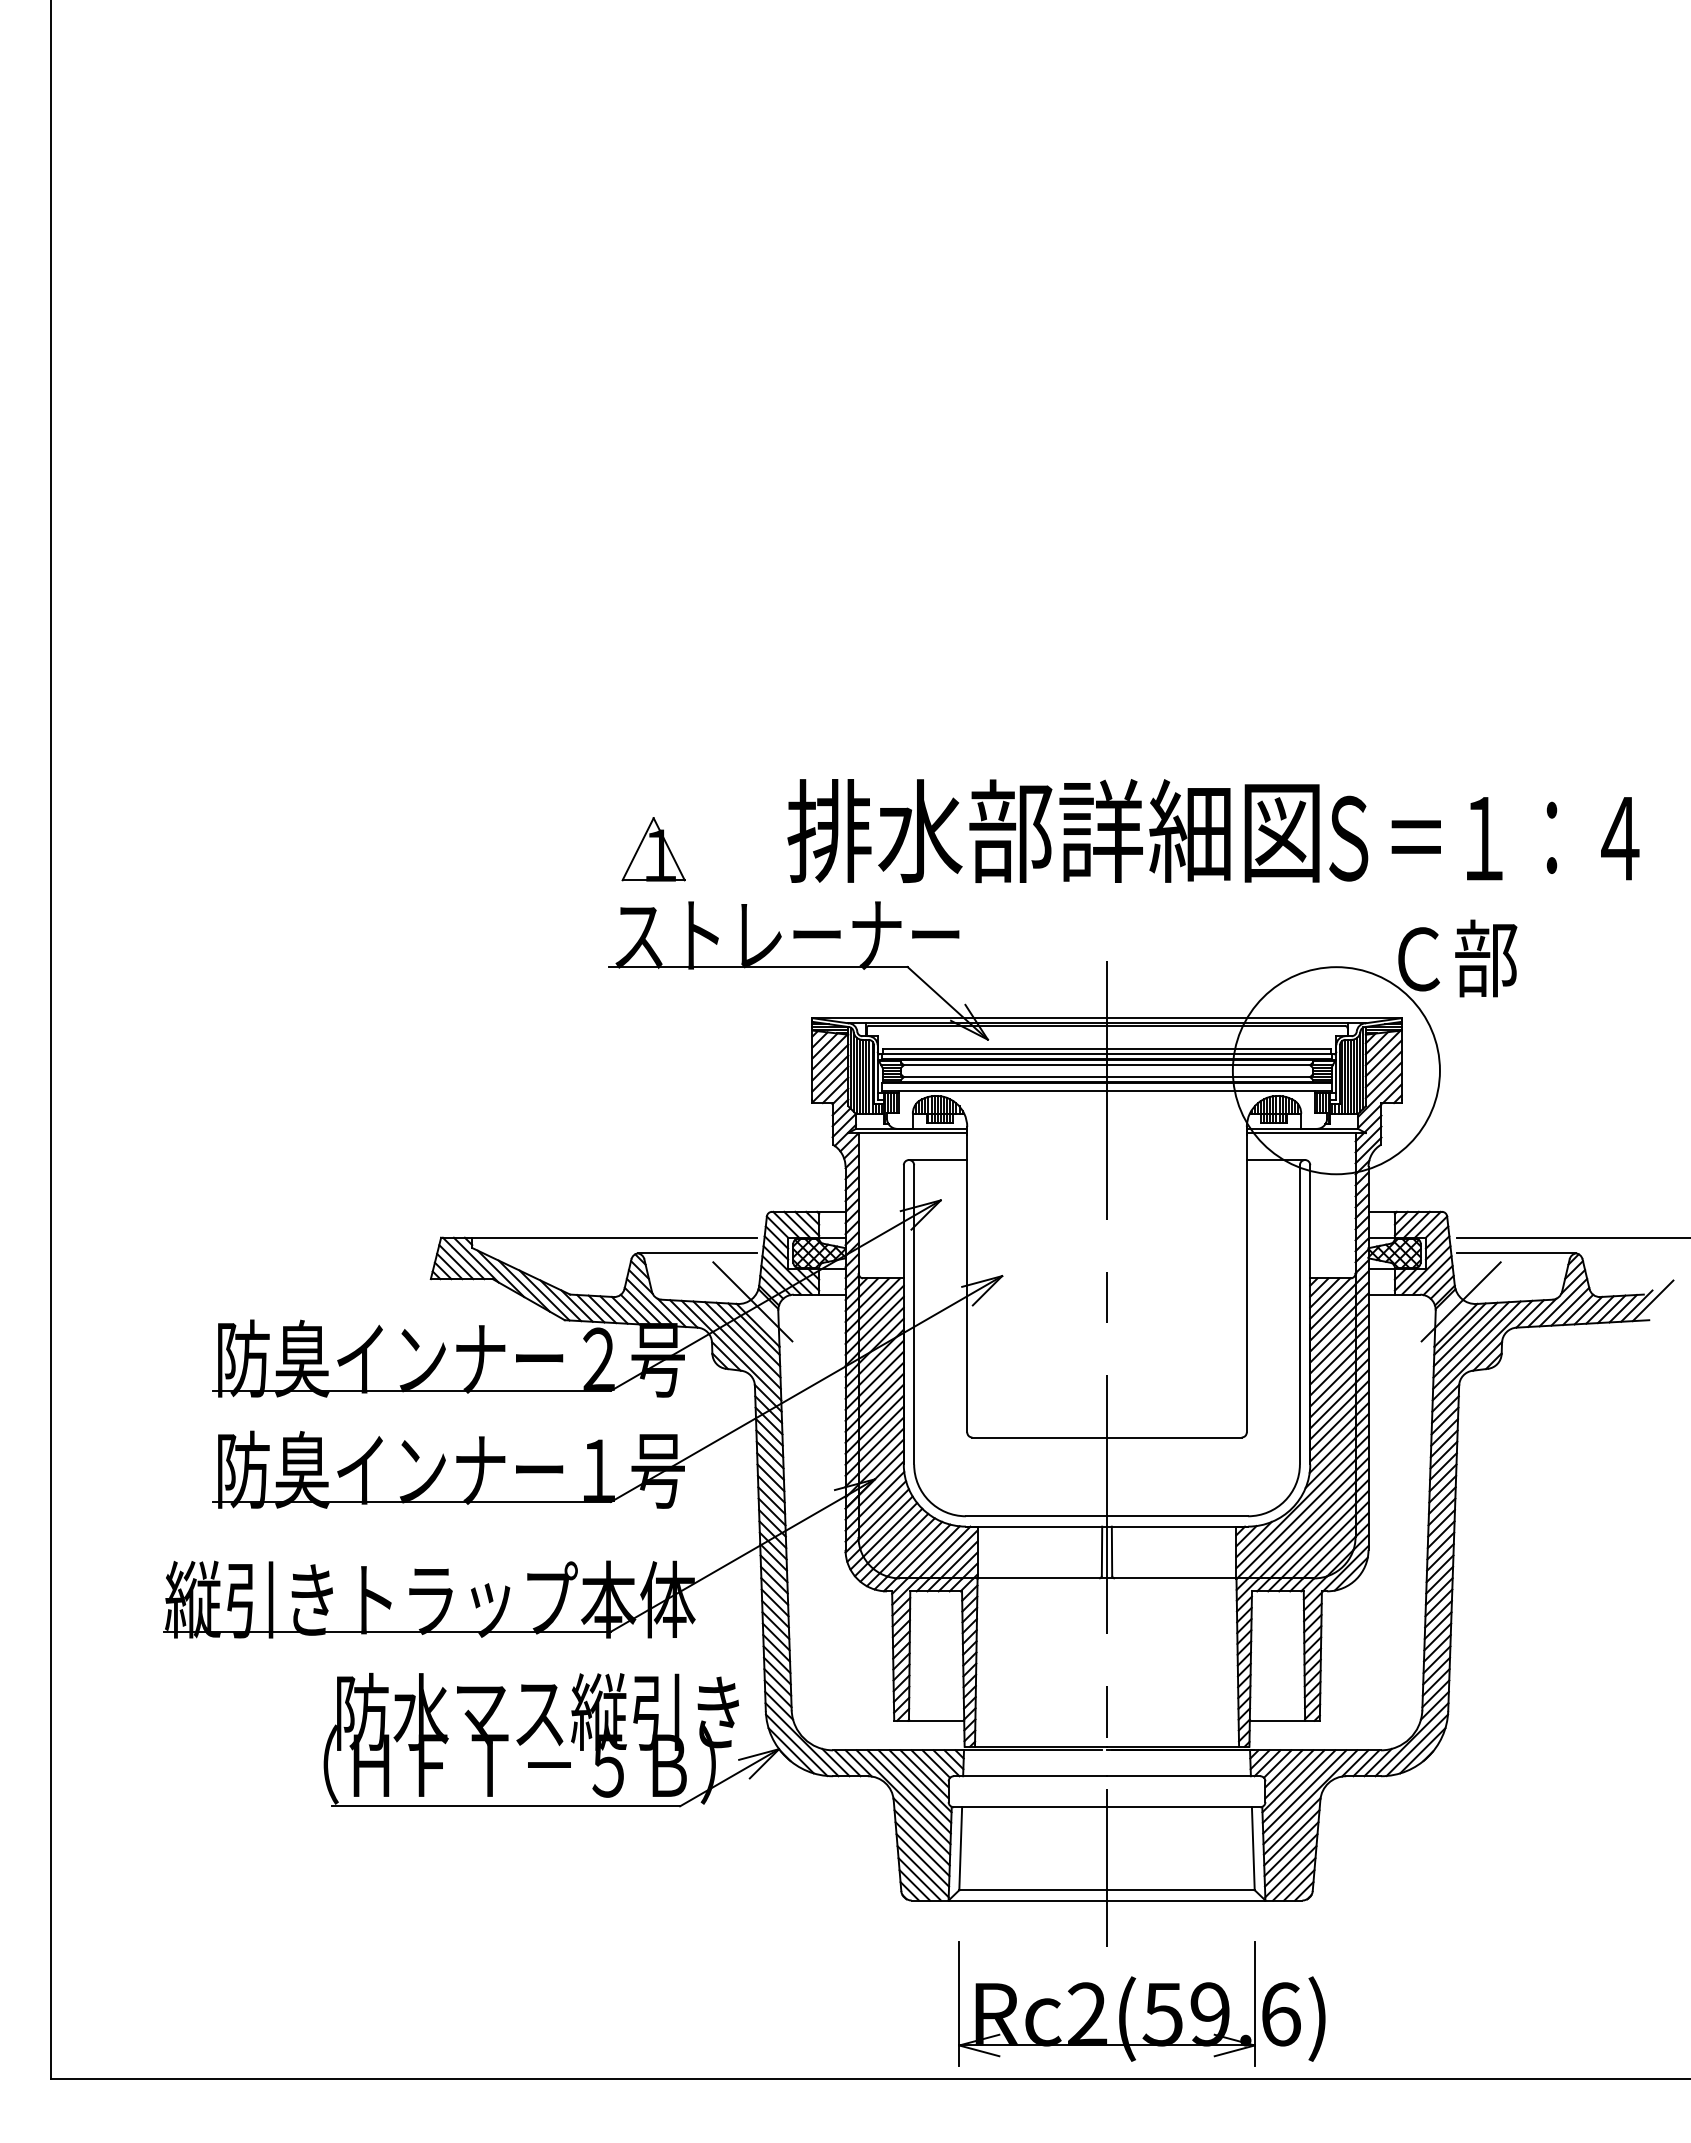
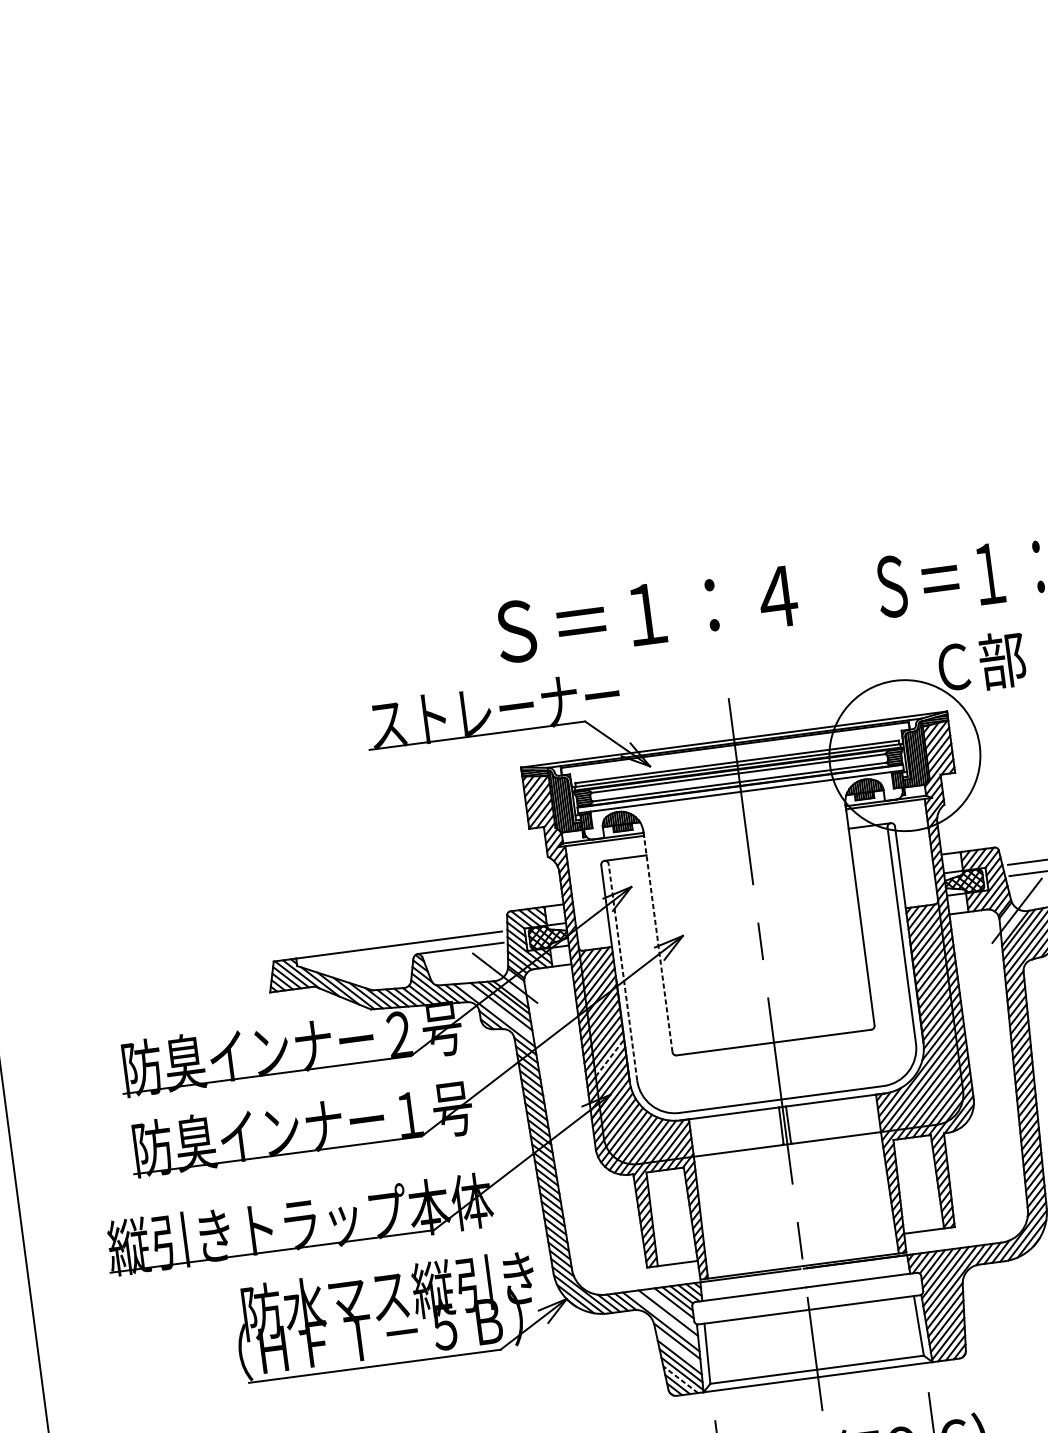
text: (1053, 831) -> (677, 609), 排水部詳細図 -> Ｓ＝１：４
part: (653, 849) -> (390, 660), removed
line: (967, 1279) -> (658, 941), solid -> dashed
line: (914, 1314) -> (623, 972), solid -> dashed
line: (736, 1345) -> (497, 1011), removed
line: (881, 1428) -> (610, 1057), solid -> dashed
line: (920, 1781) -> (671, 1308), removed
line: (908, 1791) -> (664, 1317), removed
line: (921, 1837) -> (677, 1349), removed
line: (919, 1879) -> (680, 1379), solid -> dashed

